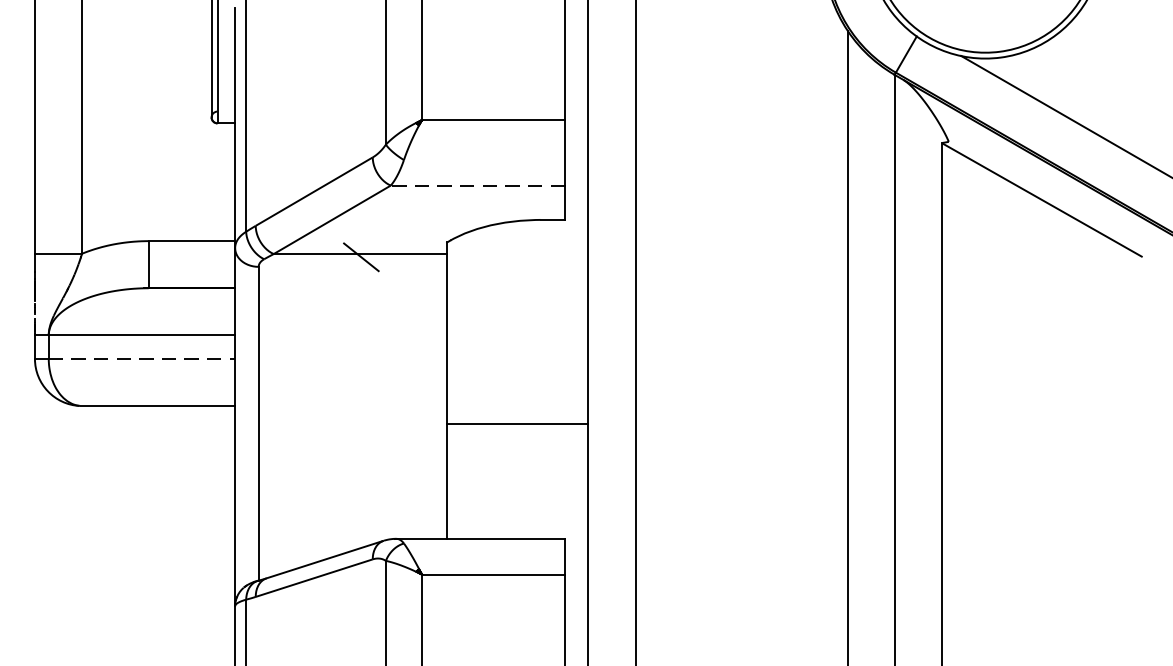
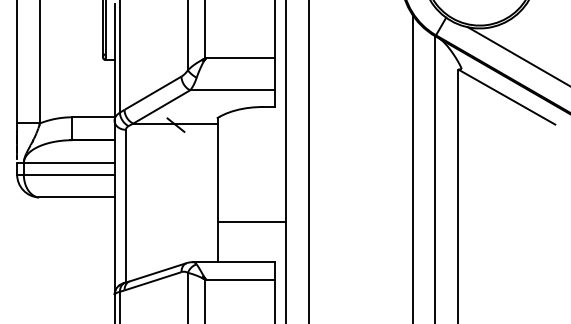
line: (477, 186) -> (232, 90), dashed -> solid
line: (142, 358) -> (69, 174), dashed -> solid
line: (516, 424) -> (251, 221), moved

